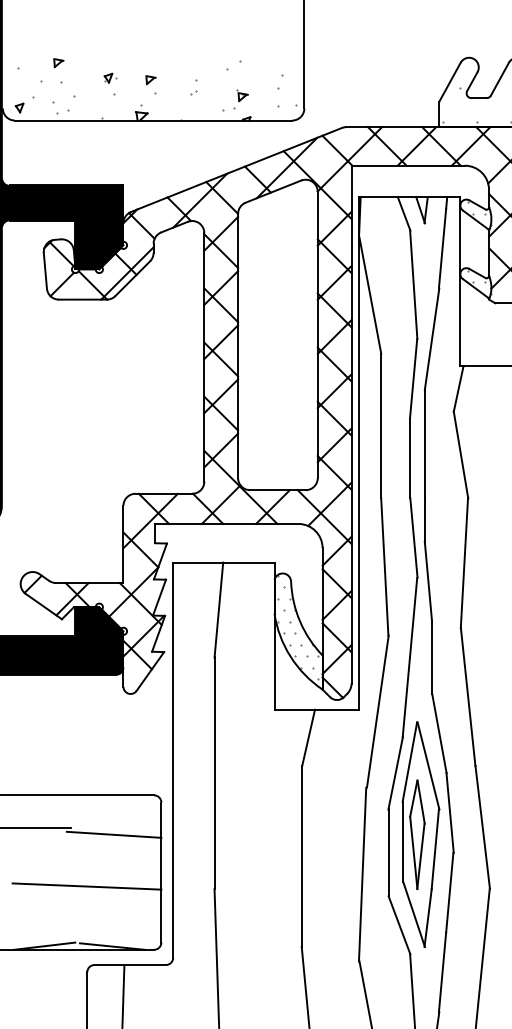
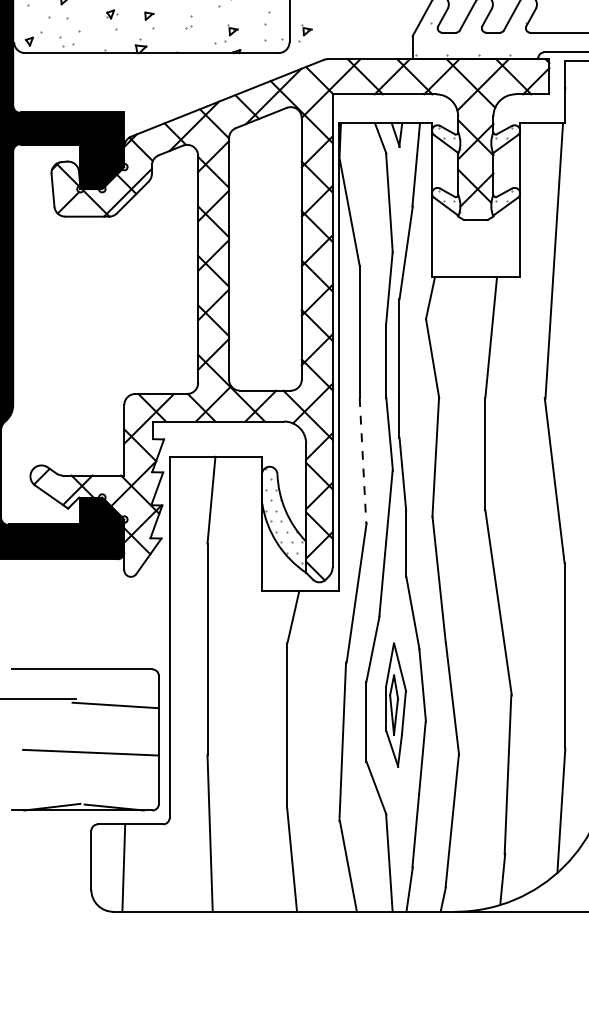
part: (321, 99) -> (305, 33), added
line: (385, 566) -> (363, 460), solid -> dashed
part: (420, 833) -> (395, 704), size x0.6

